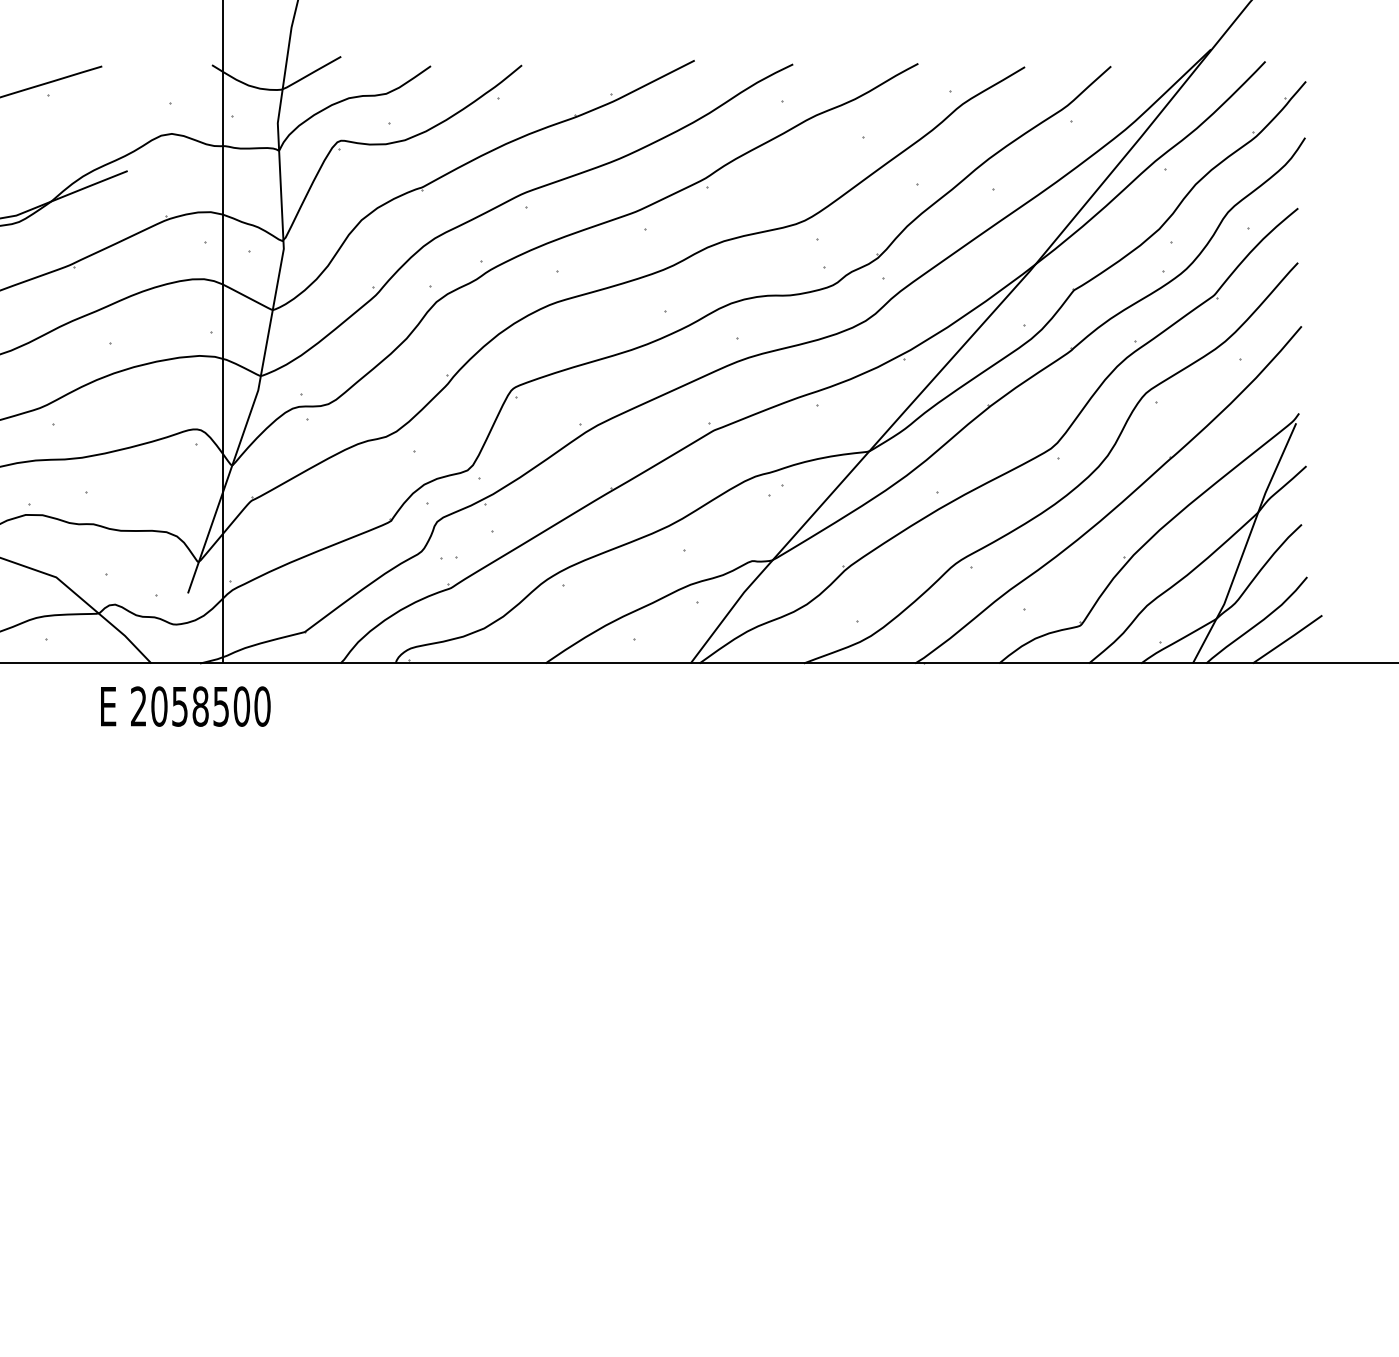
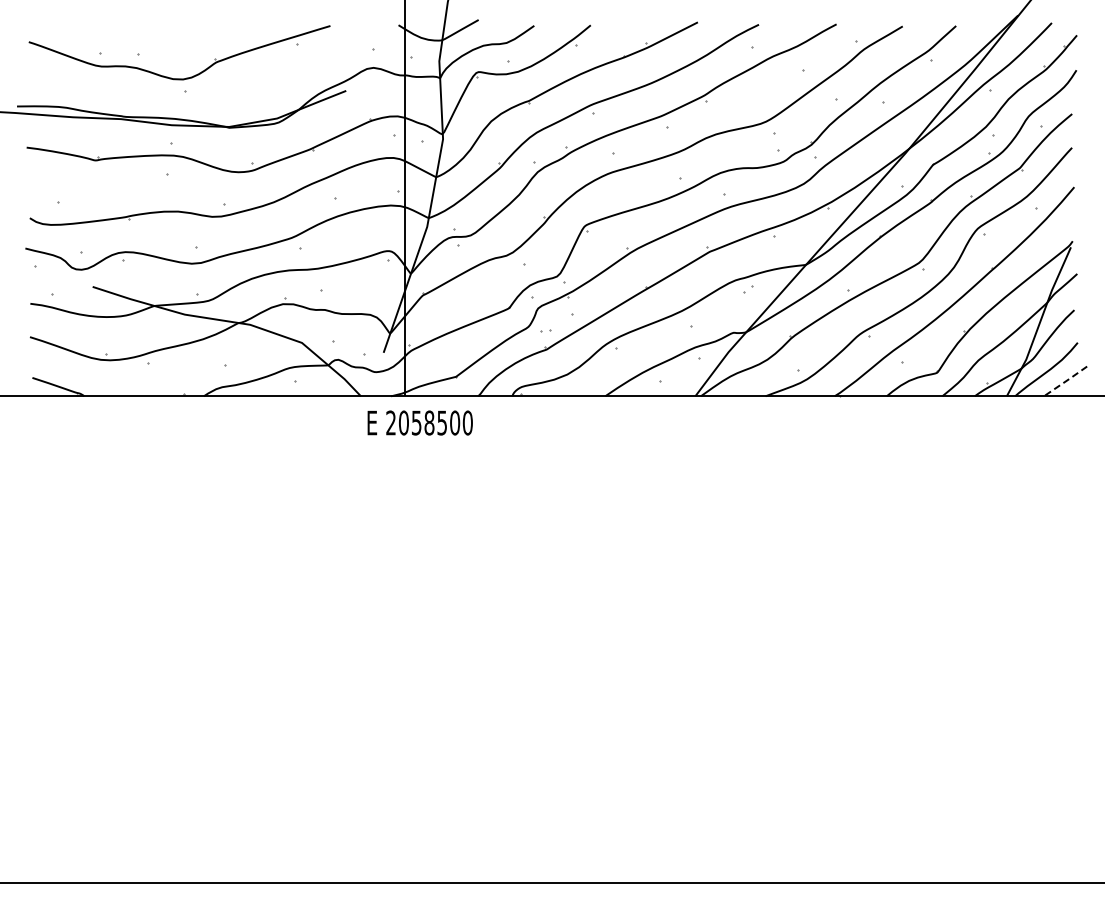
line: (1289, 639) -> (1066, 381), solid -> dashed
text: (184, 705) -> (419, 422), moved

